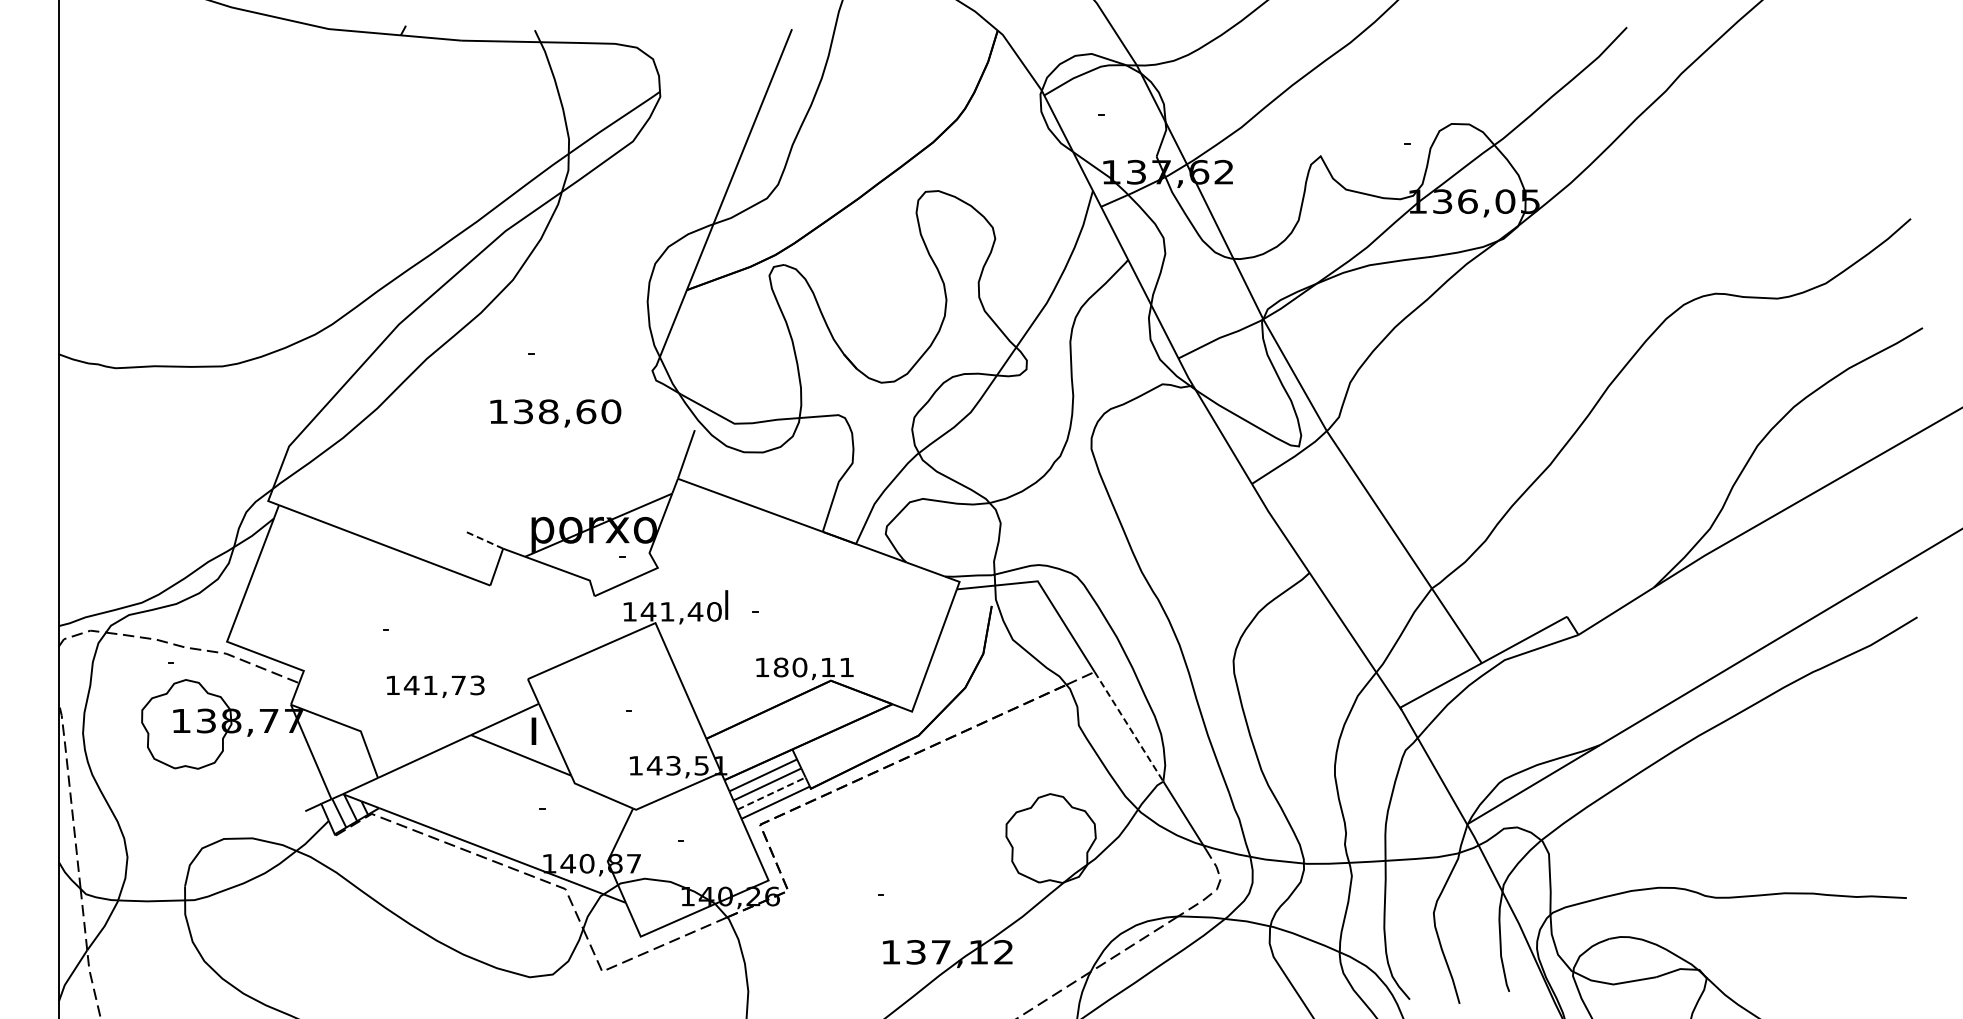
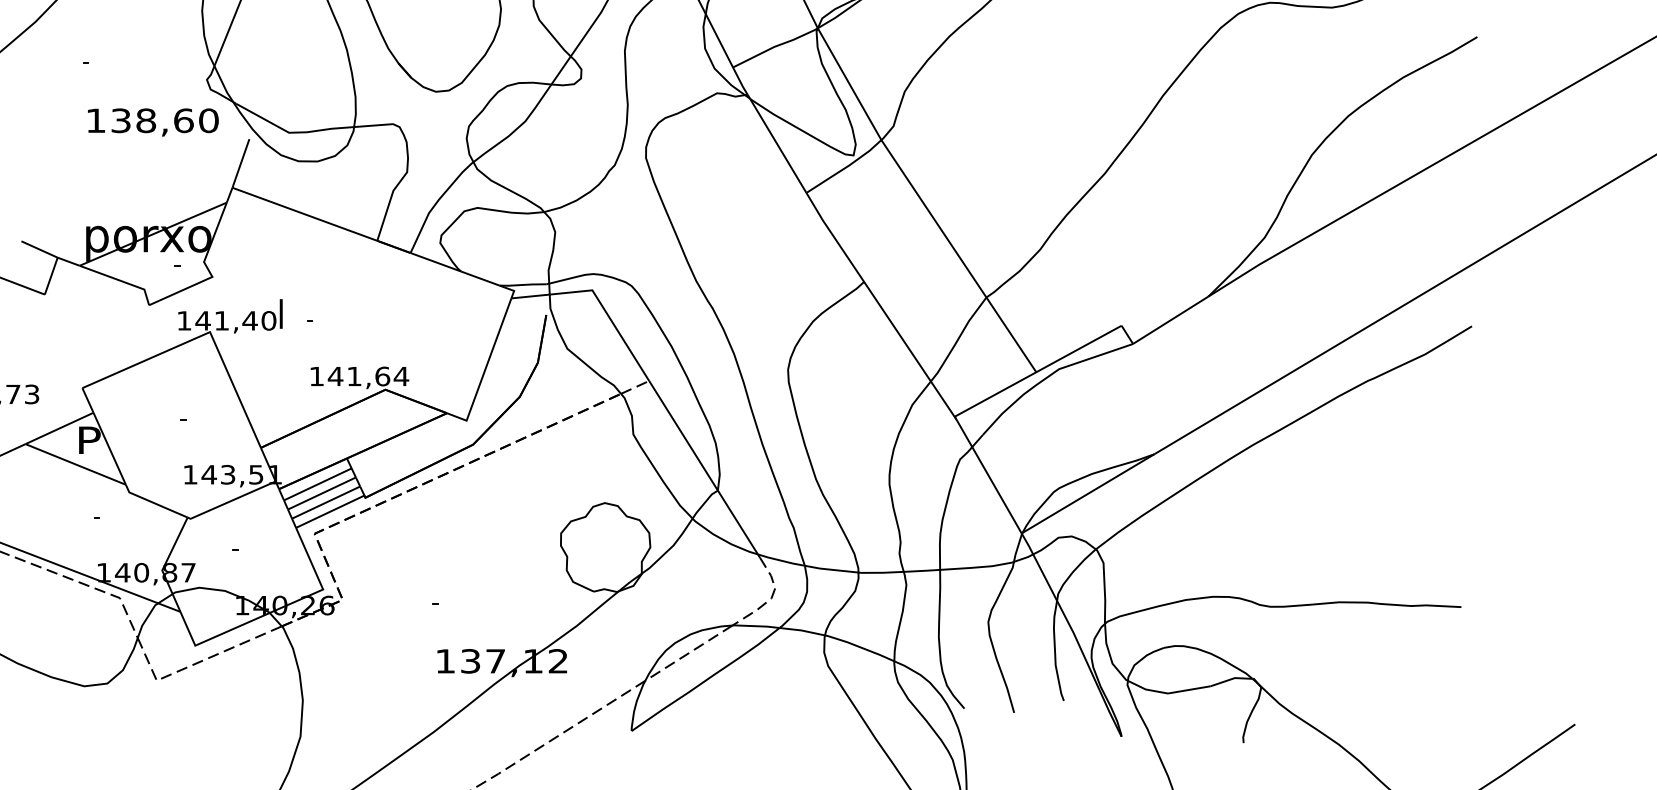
text: (555, 413) -> (153, 122), moved
line: (485, 540) -> (40, 249), dashed -> solid
text: (813, 667) -> (368, 376), 180,11 -> 141,64
line: (1129, 726) -> (684, 435), dashed -> solid
text: (535, 730) -> (90, 439), I -> P
line: (771, 793) -> (326, 502), dashed -> solid

